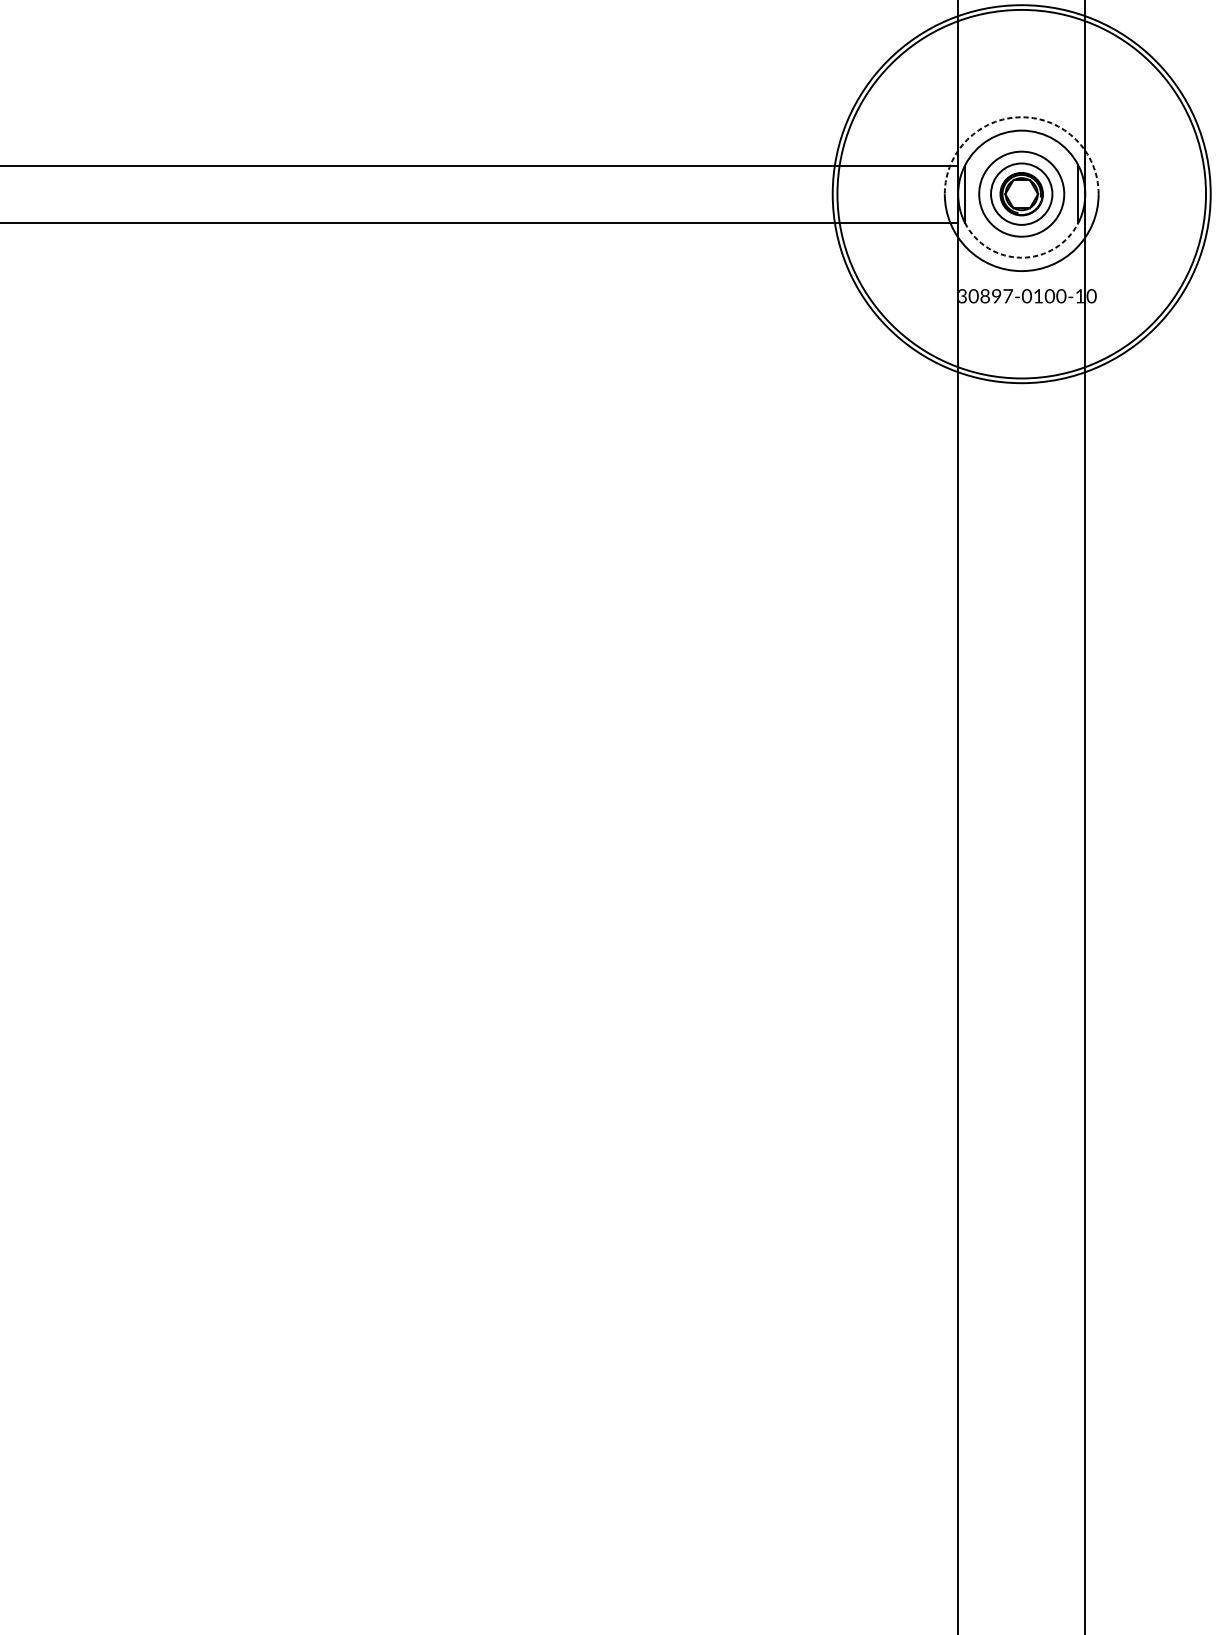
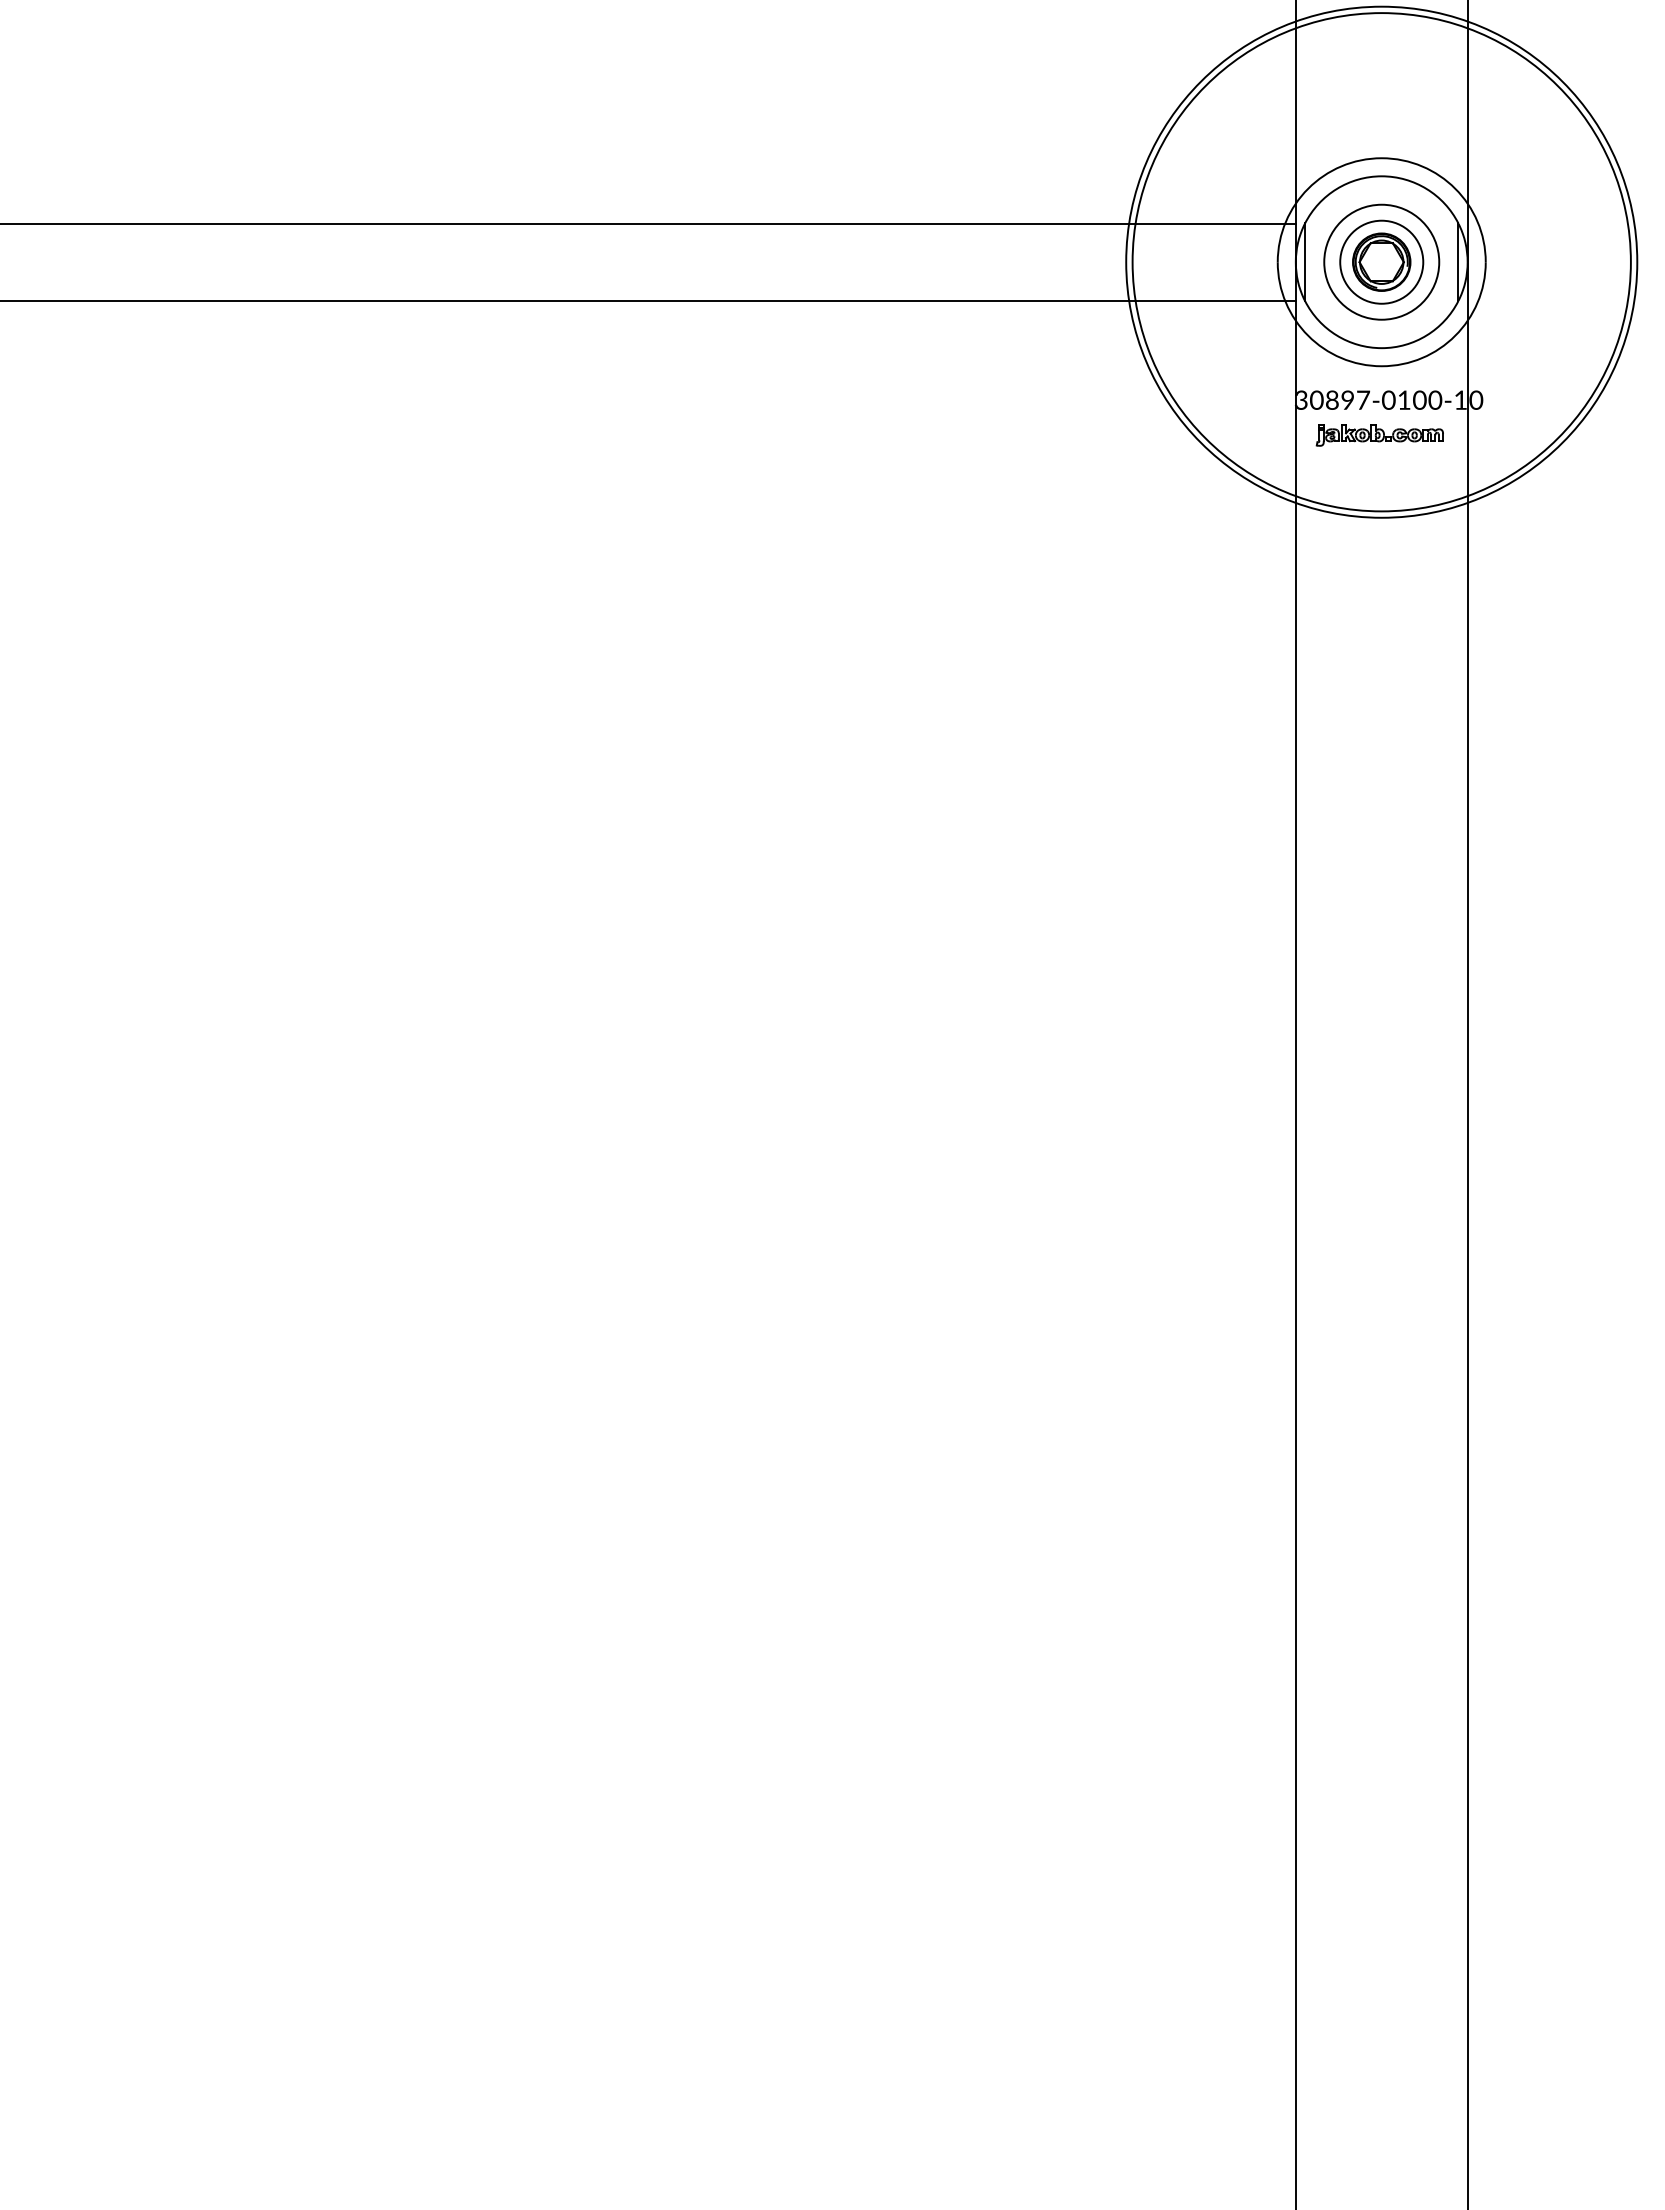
arc: (1021, 117) -> (1381, 158), dashed -> solid
arc: (1021, 257) -> (1381, 348), dashed -> solid
part: (1020, 322) -> (1379, 435), added

